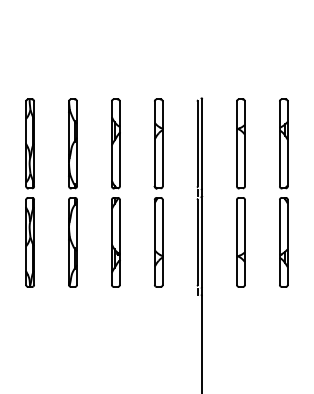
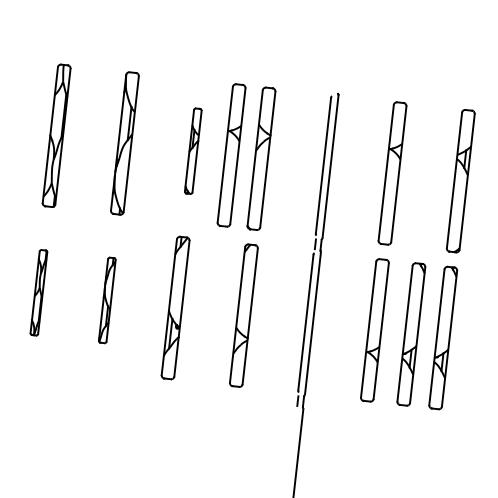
part: (115, 143) -> (192, 150), size x0.6
part: (139, 143) -> (230, 154), added
part: (29, 242) -> (37, 292), size x0.6
part: (72, 242) -> (106, 300), size x0.6
part: (263, 242) -> (410, 334), added

